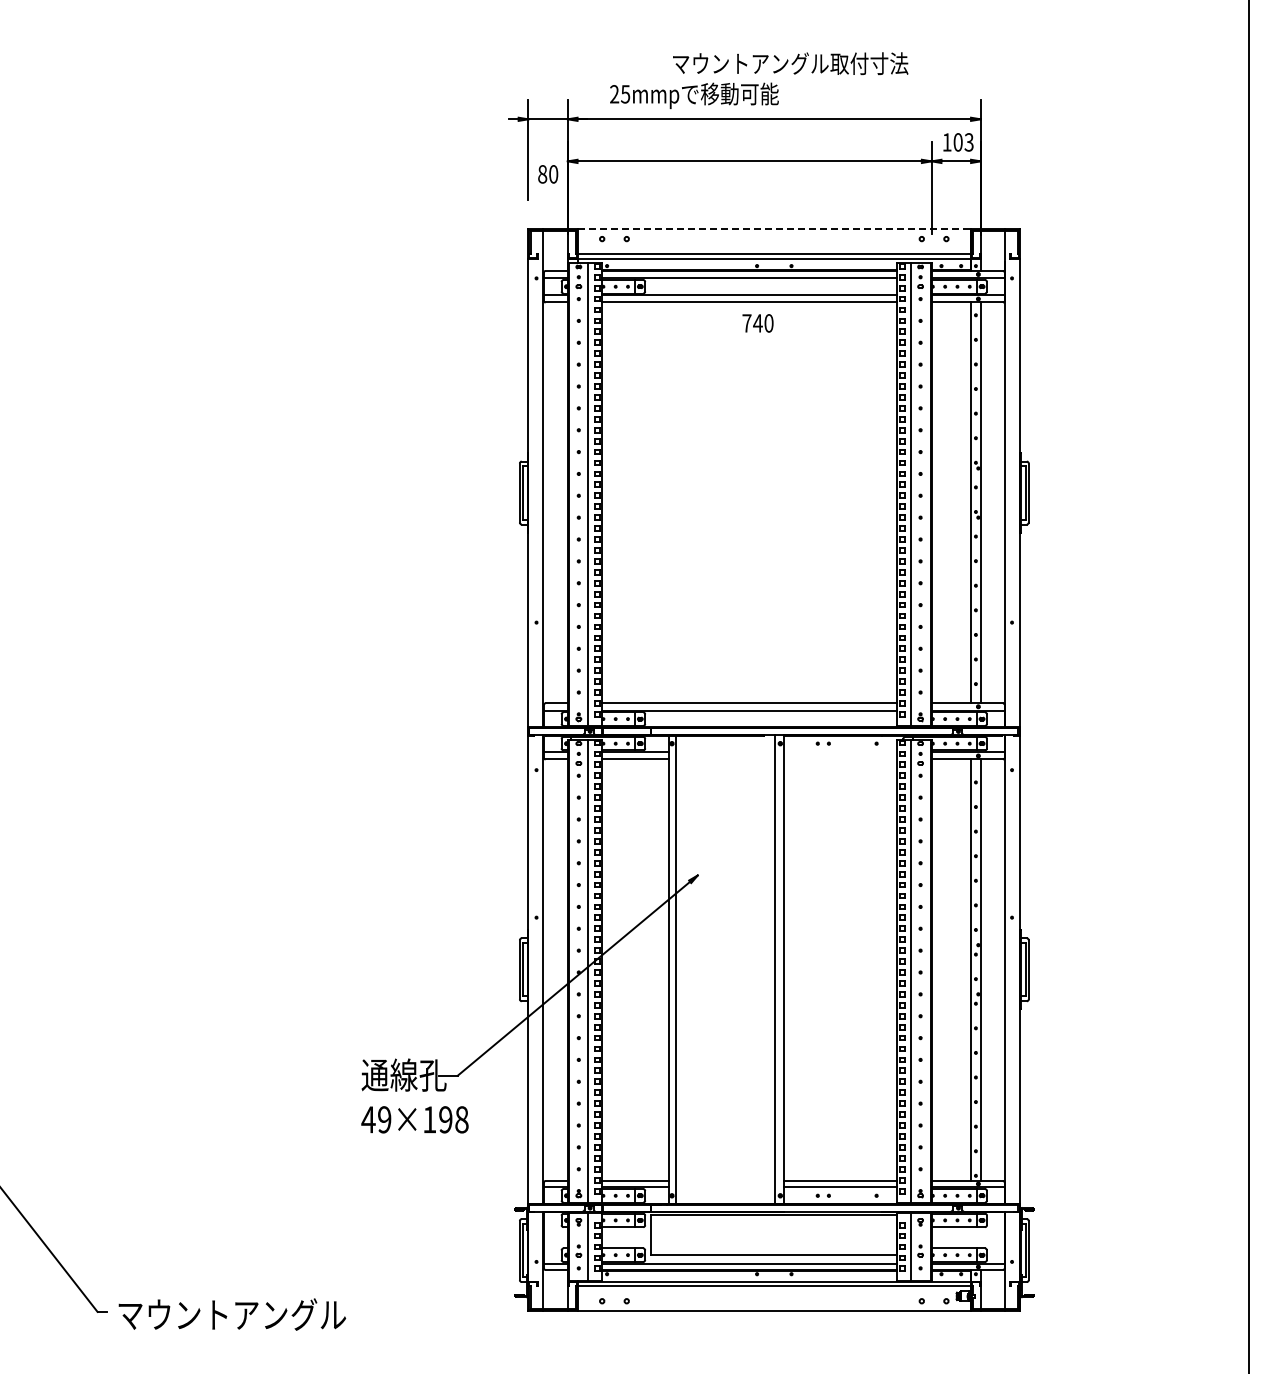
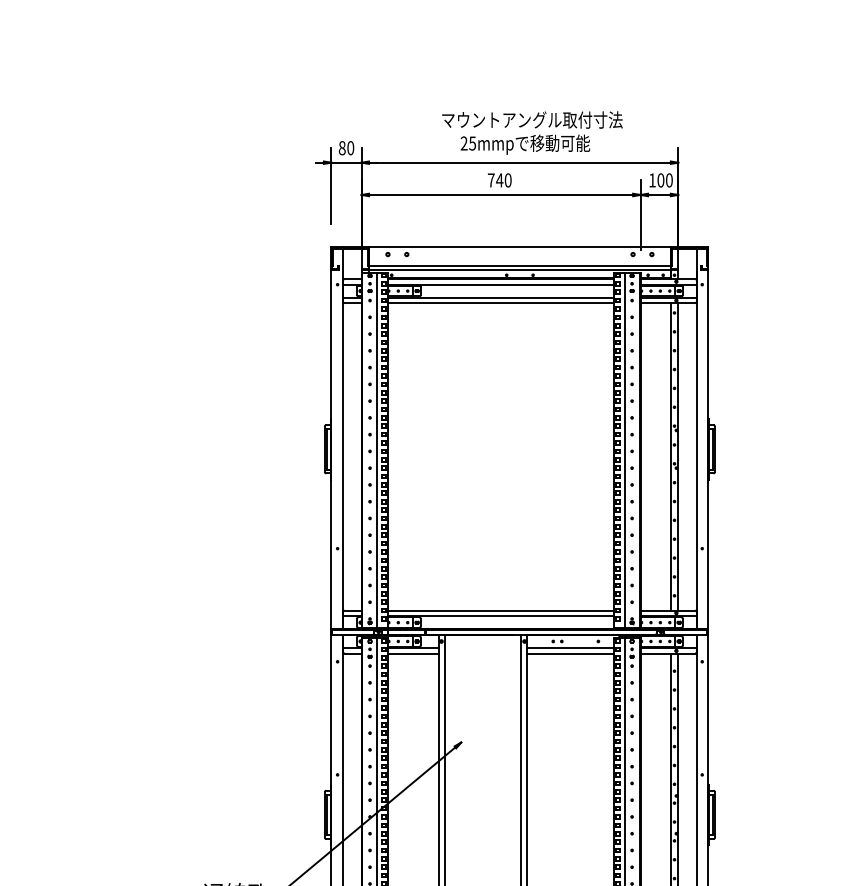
text: (694, 95) -> (525, 144), moved
text: (968, 142) -> (668, 180), 103 -> 100
text: (548, 174) -> (346, 148), moved
line: (774, 229) -> (520, 247), dashed -> solid
text: (757, 323) -> (499, 180), moved
line: (840, 752) -> (570, 648), added
line: (840, 759) -> (570, 653), added

